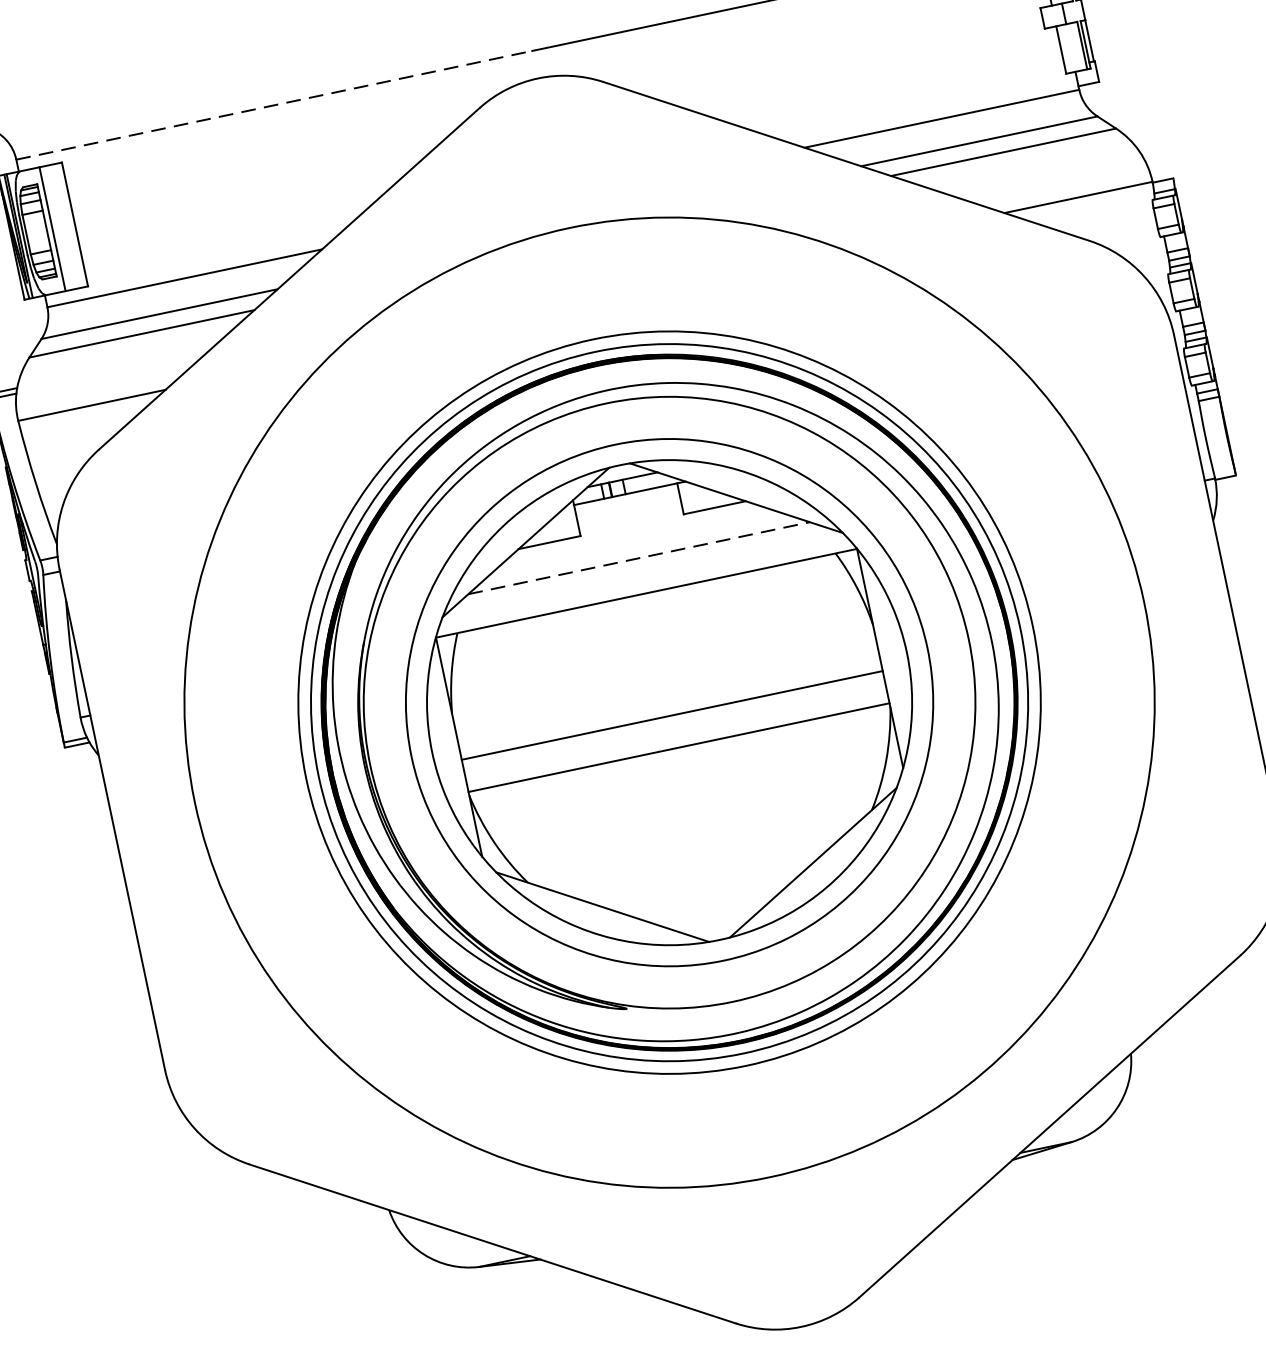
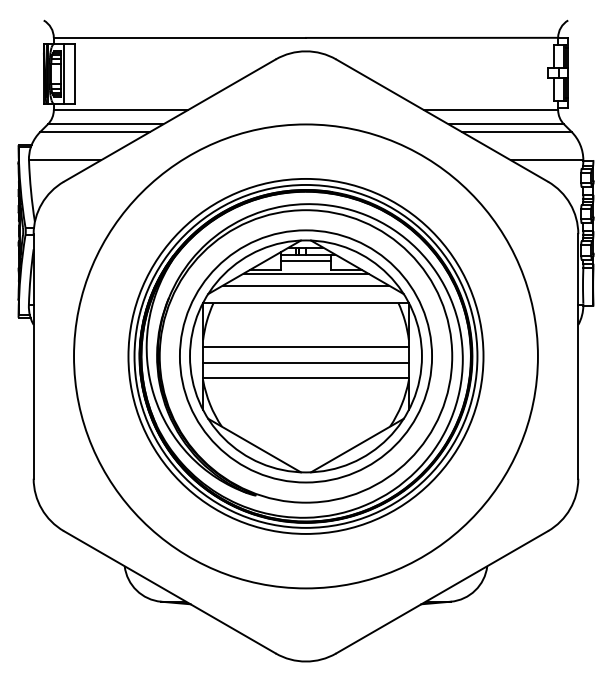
line: (275, 104) -> (180, 37), dashed -> solid
line: (627, 506) -> (305, 260), added
line: (632, 533) -> (305, 273), added
line: (640, 557) -> (306, 285), dashed -> solid
line: (664, 682) -> (305, 346), added

